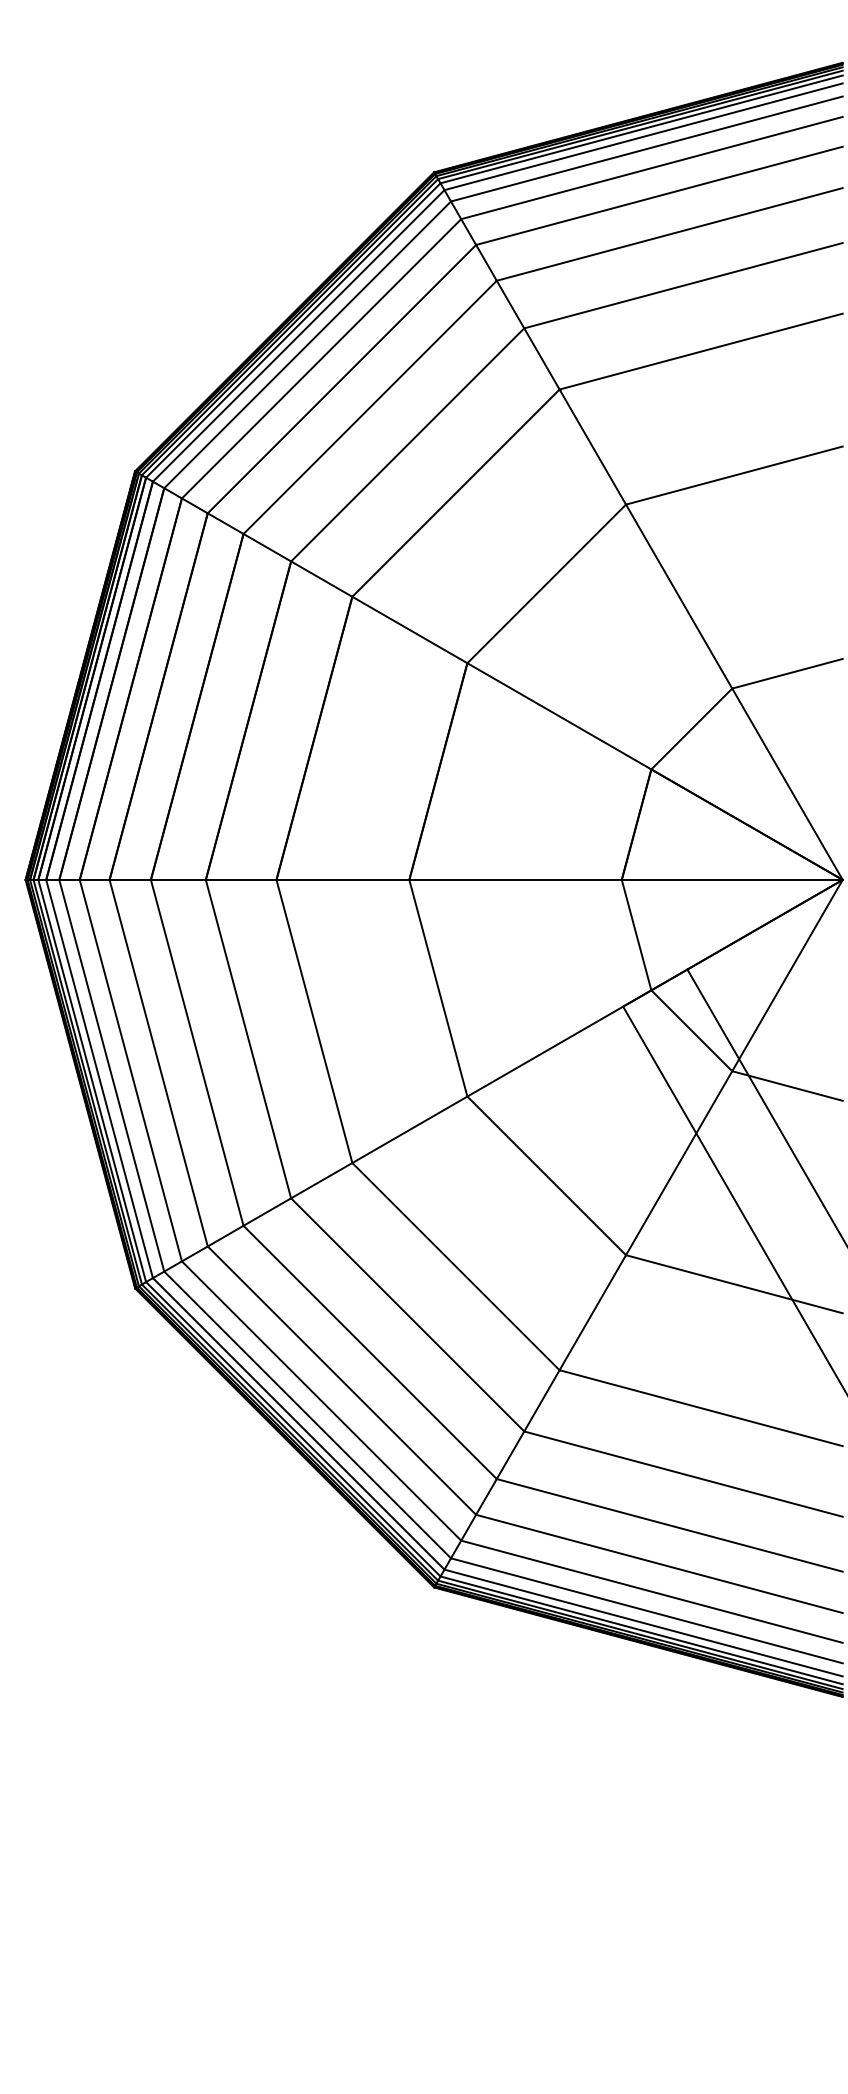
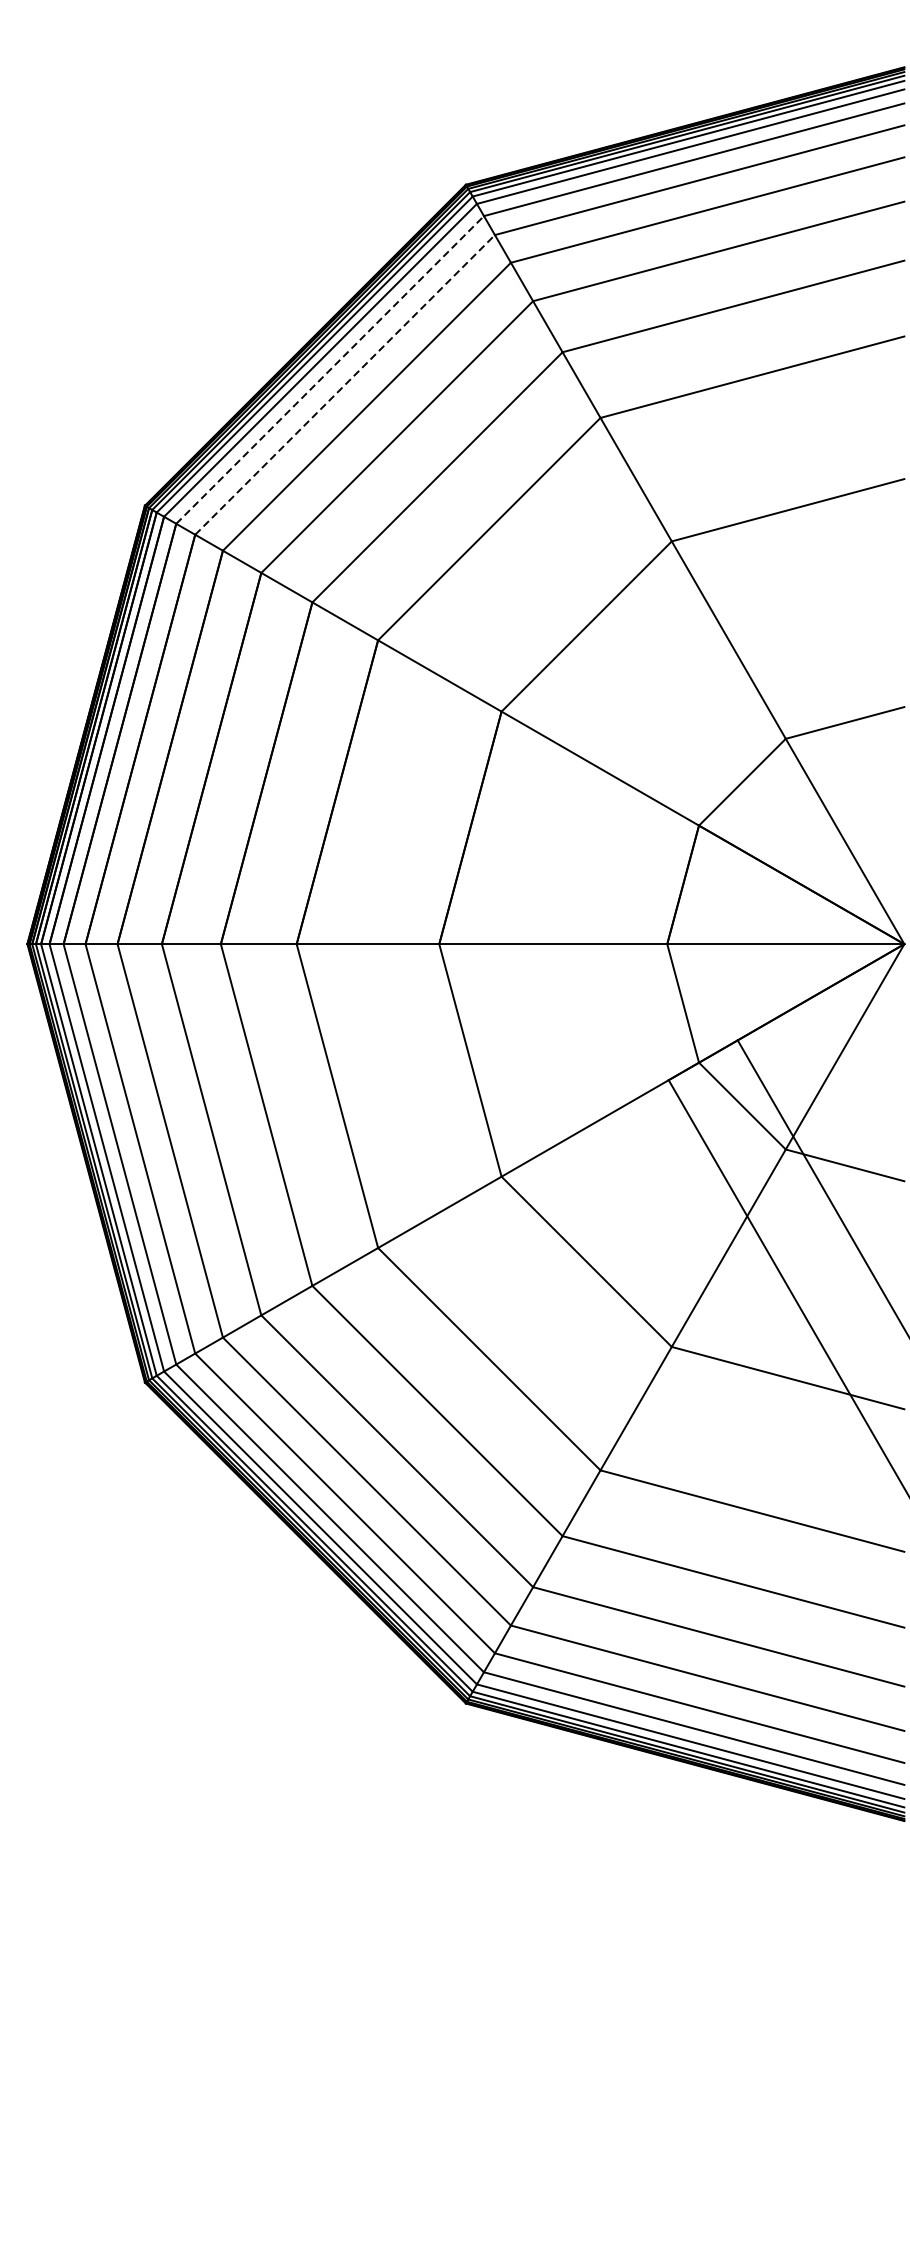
line: (307, 344) -> (329, 369), solid -> dashed
line: (321, 358) -> (344, 384), solid -> dashed

